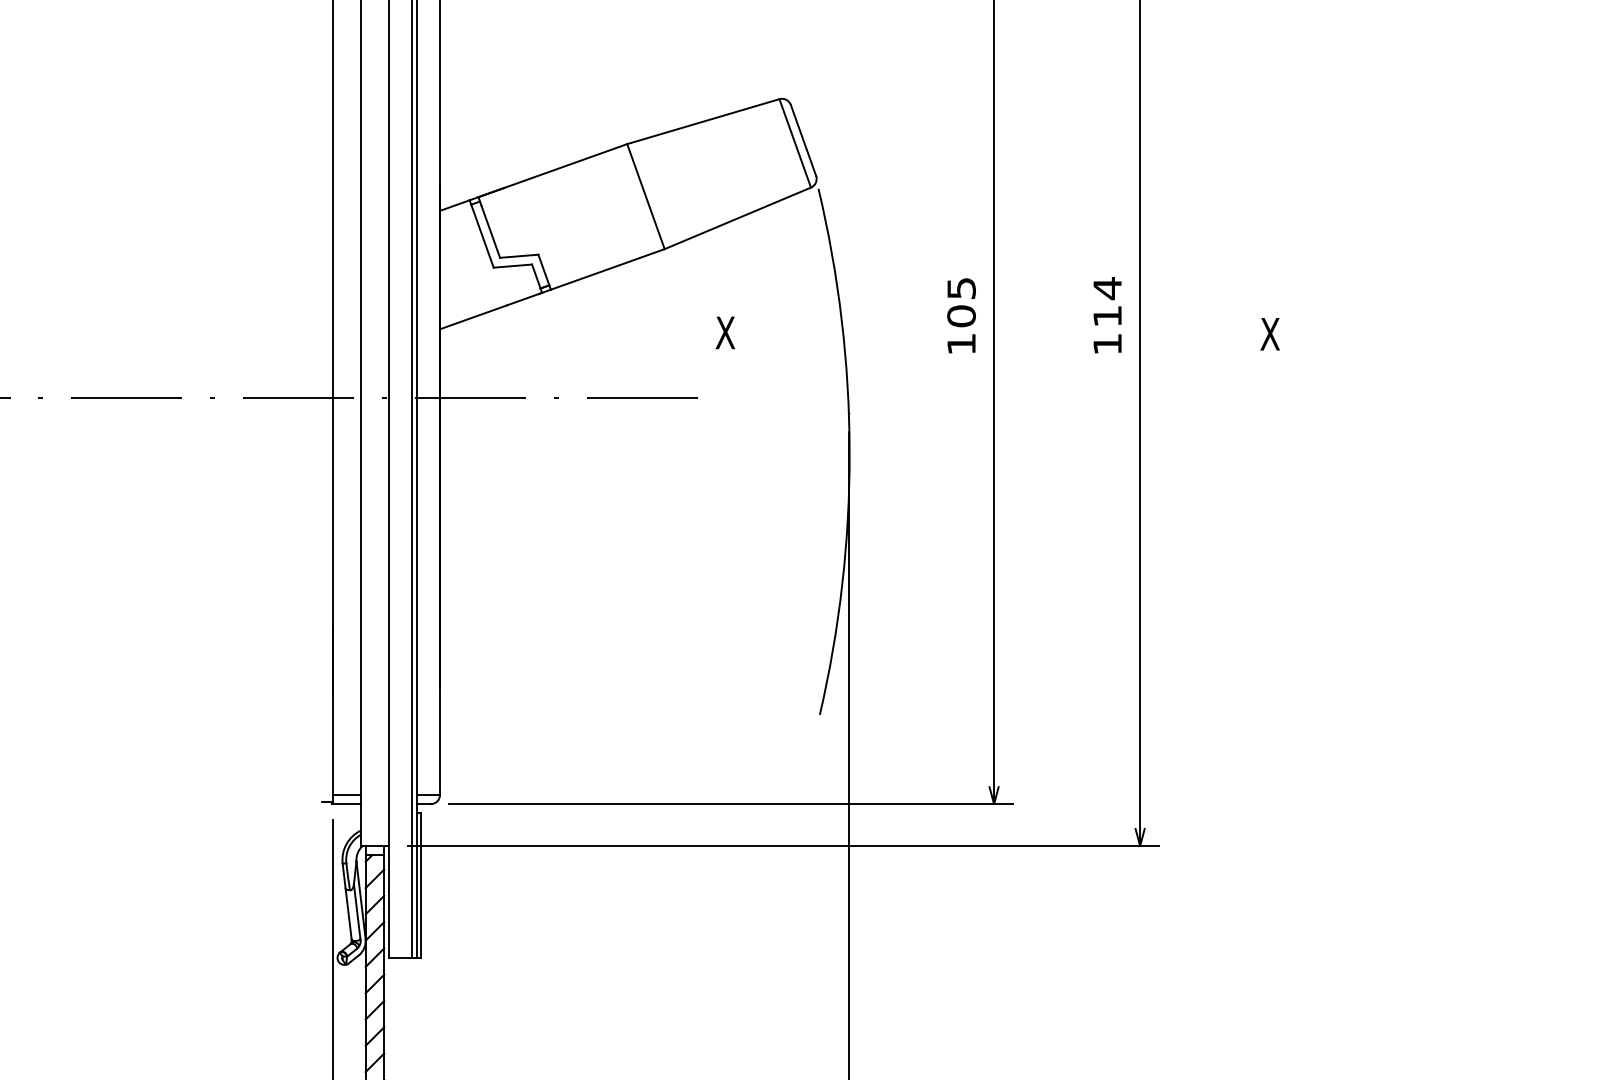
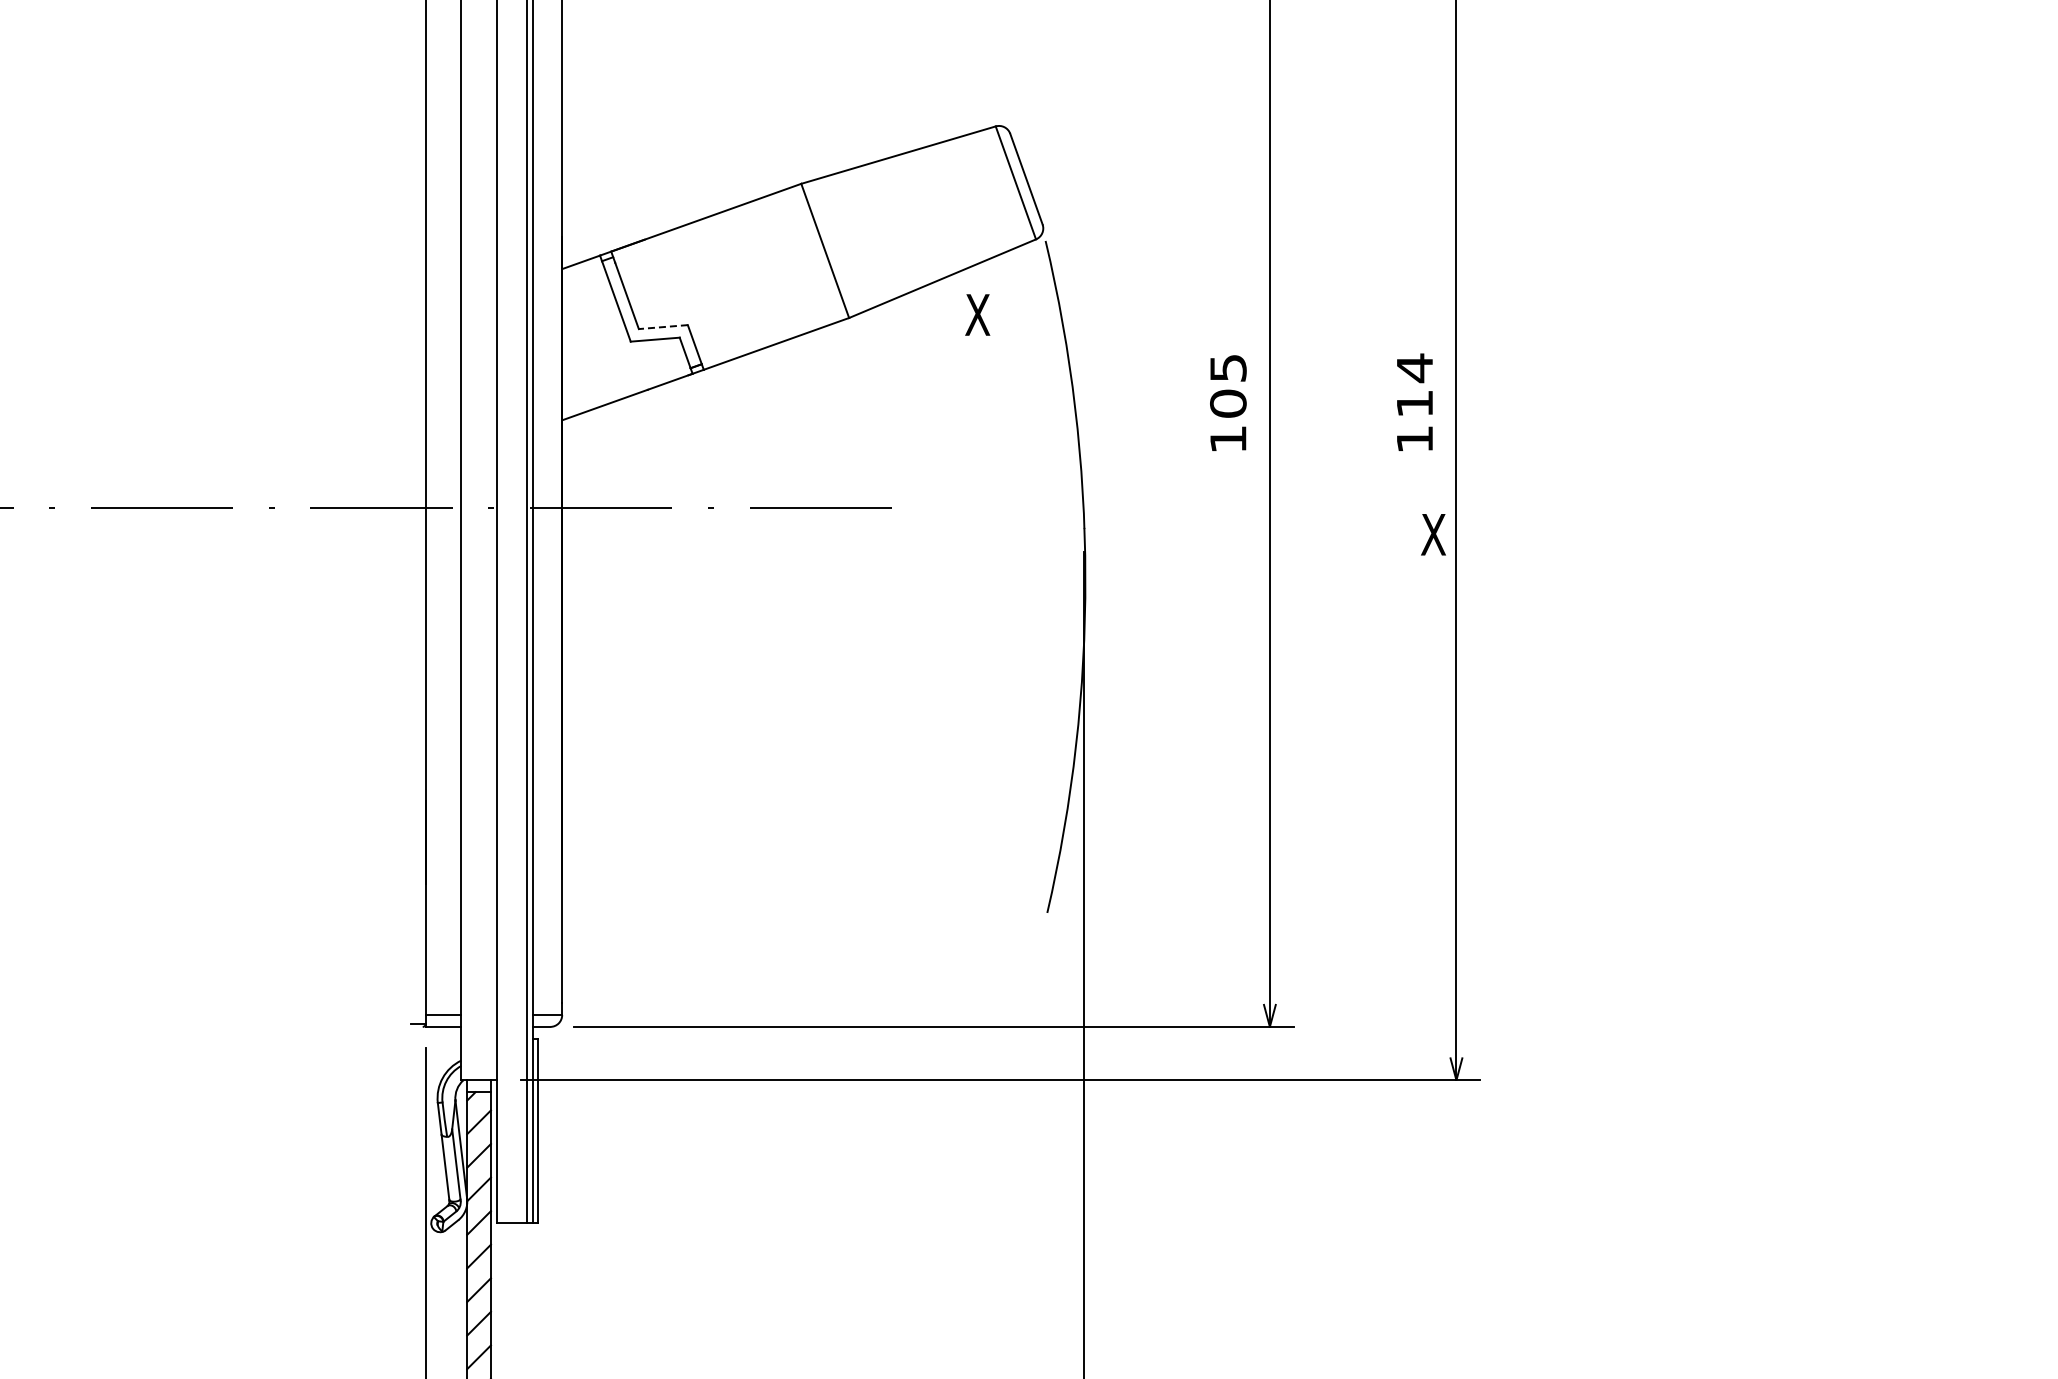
line: (519, 256) -> (663, 327), solid -> dashed
text: (725, 332) -> (977, 314), moved
text: (1270, 334) -> (1433, 534), moved

